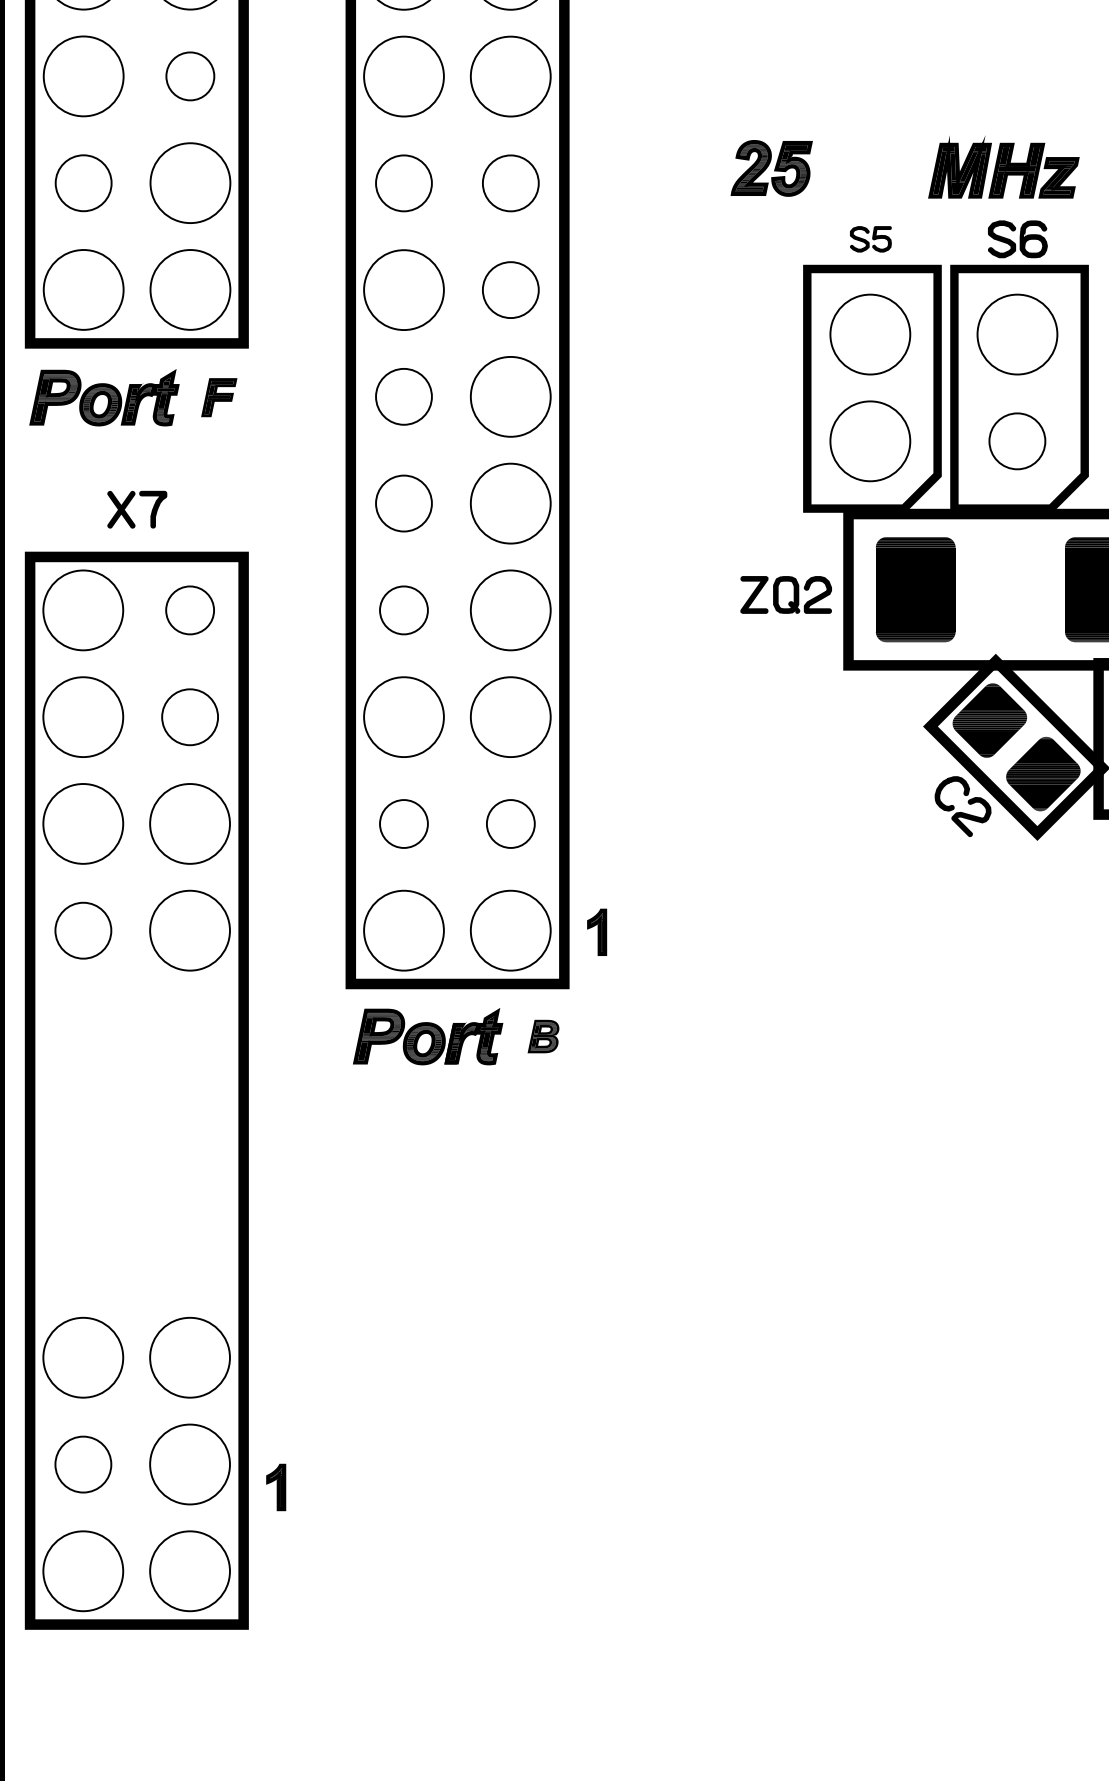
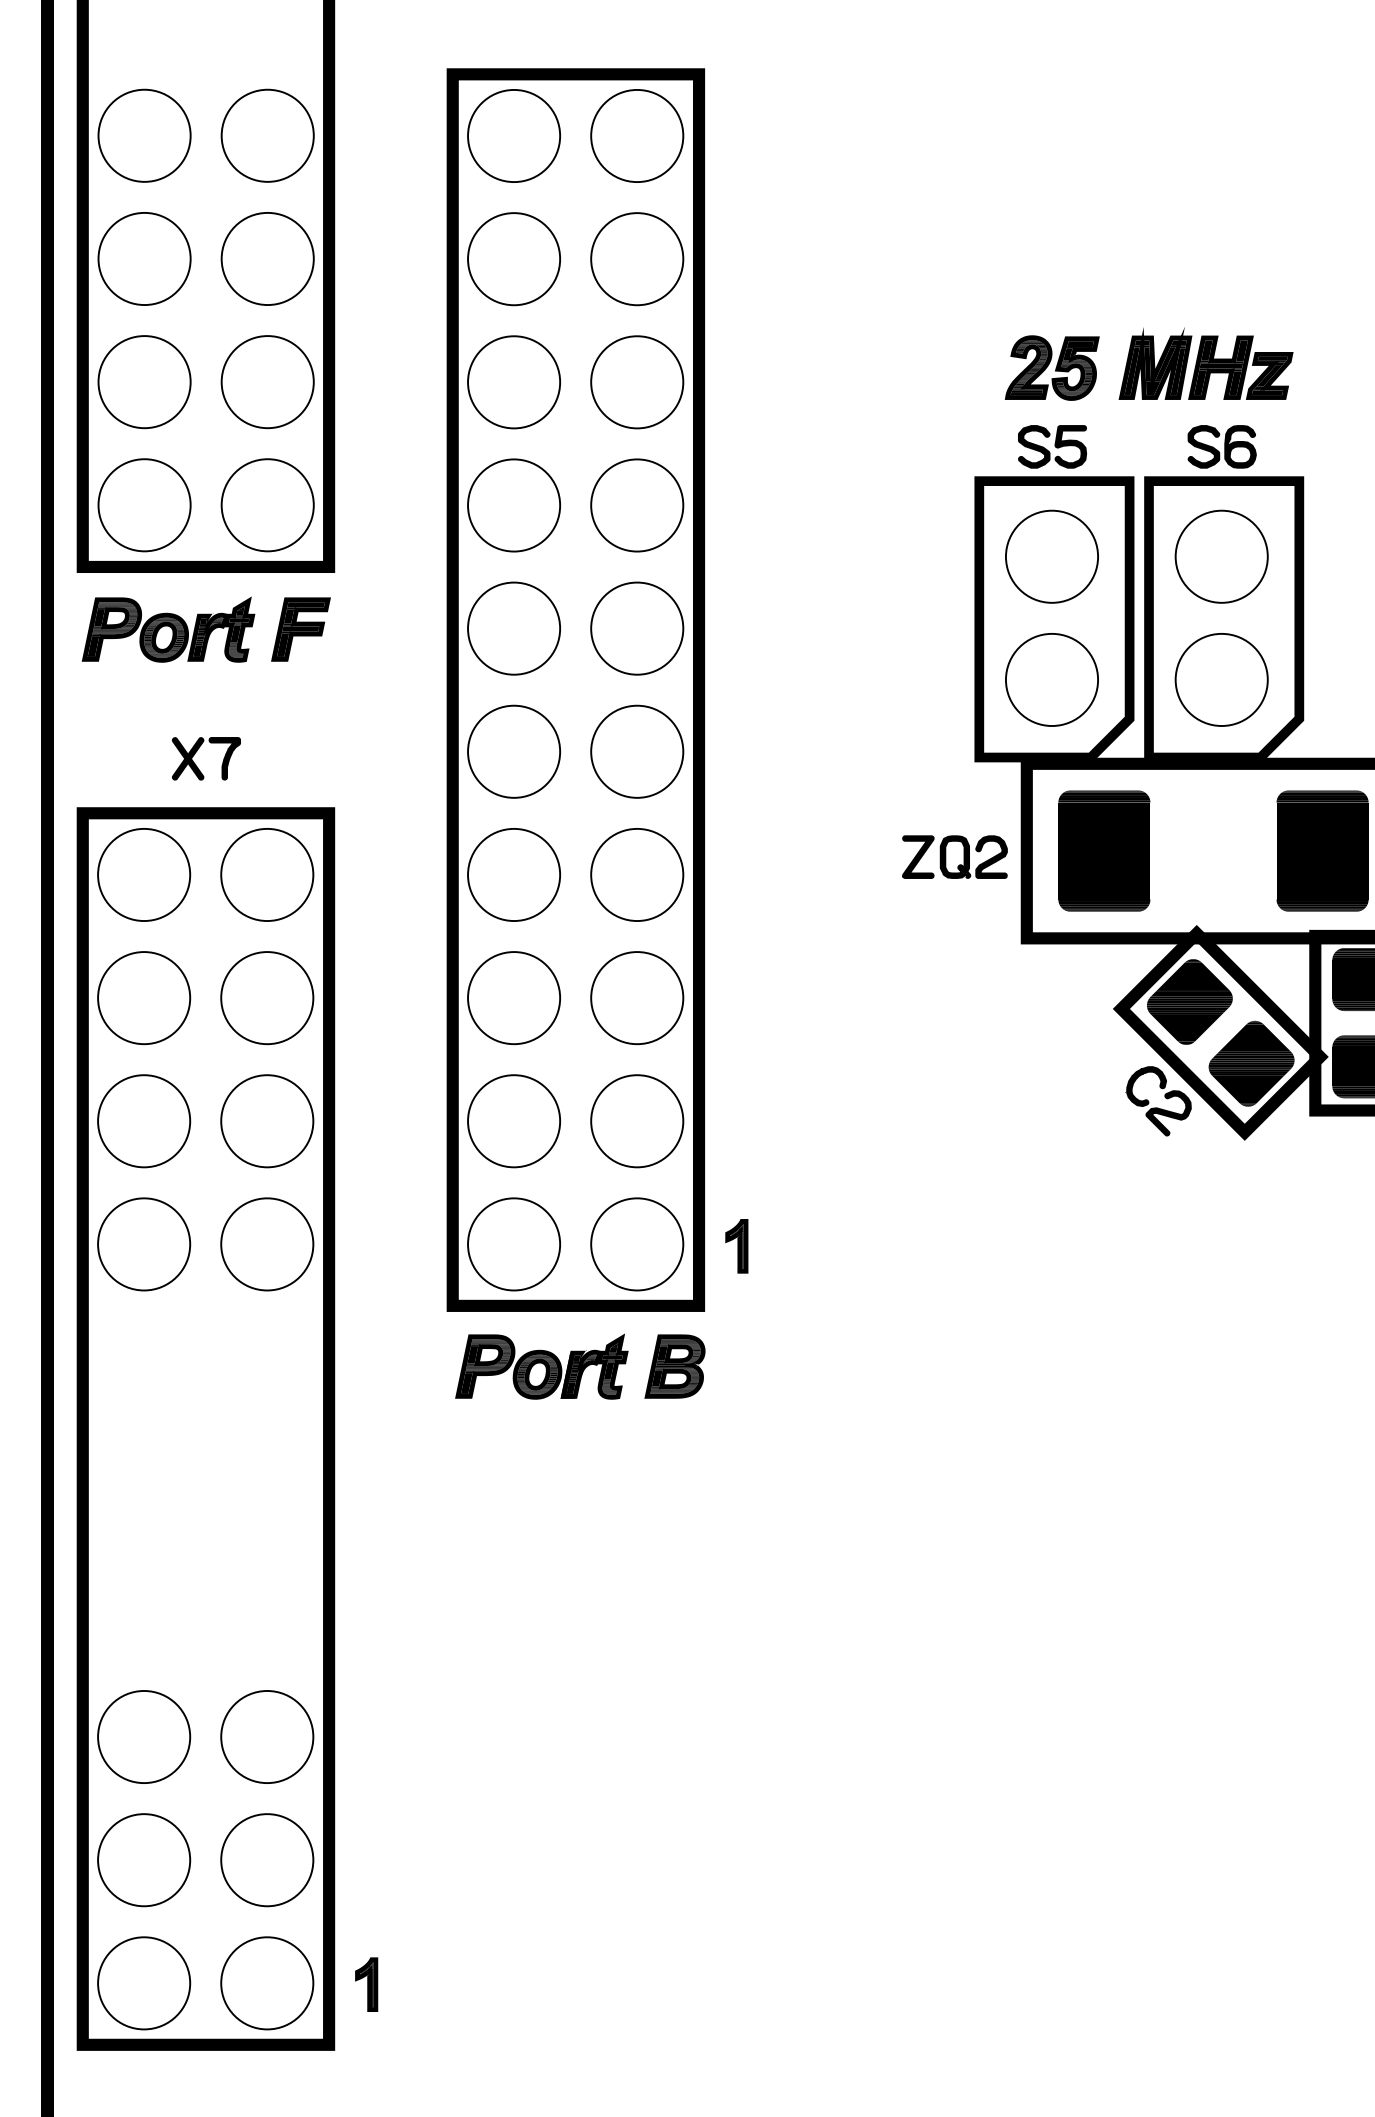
part: (190, 76) -> (267, 258), size x1.67
part: (771, 167) -> (1051, 367), moved
part: (83, 183) -> (144, 382), size x1.43
part: (403, 183) -> (513, 382), size x1.43
part: (510, 183) -> (637, 382), size x1.43
part: (870, 238) -> (1052, 446), size x1.43
part: (510, 290) -> (637, 505), size x1.43
part: (403, 396) -> (513, 628), size x1.43
part: (218, 397) -> (300, 629), size x1.43
part: (1017, 440) -> (1221, 679), size x1.43
part: (403, 503) -> (513, 751), size x1.43
part: (190, 610) -> (267, 874), size x1.67
part: (403, 610) -> (513, 874), size x1.67
part: (190, 717) -> (267, 998), size x1.43
part: (403, 824) -> (513, 1121), size x1.67
part: (510, 824) -> (637, 1121), size x1.67
part: (83, 930) -> (144, 1244), size x1.43
part: (543, 1036) -> (674, 1366), size x1.67
part: (83, 1464) -> (144, 1860), size x1.43
part: (276, 1487) -> (366, 1984), moved

